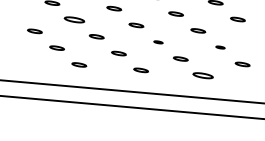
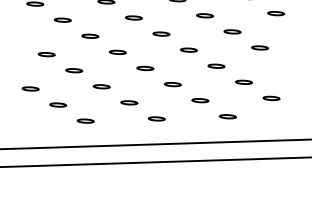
part: (74, 19) -> (74, 70), size x0.71
part: (158, 42) -> (172, 84), size x1.67
part: (220, 46) -> (243, 81), size x1.67
part: (202, 75) -> (227, 116), size x0.71

